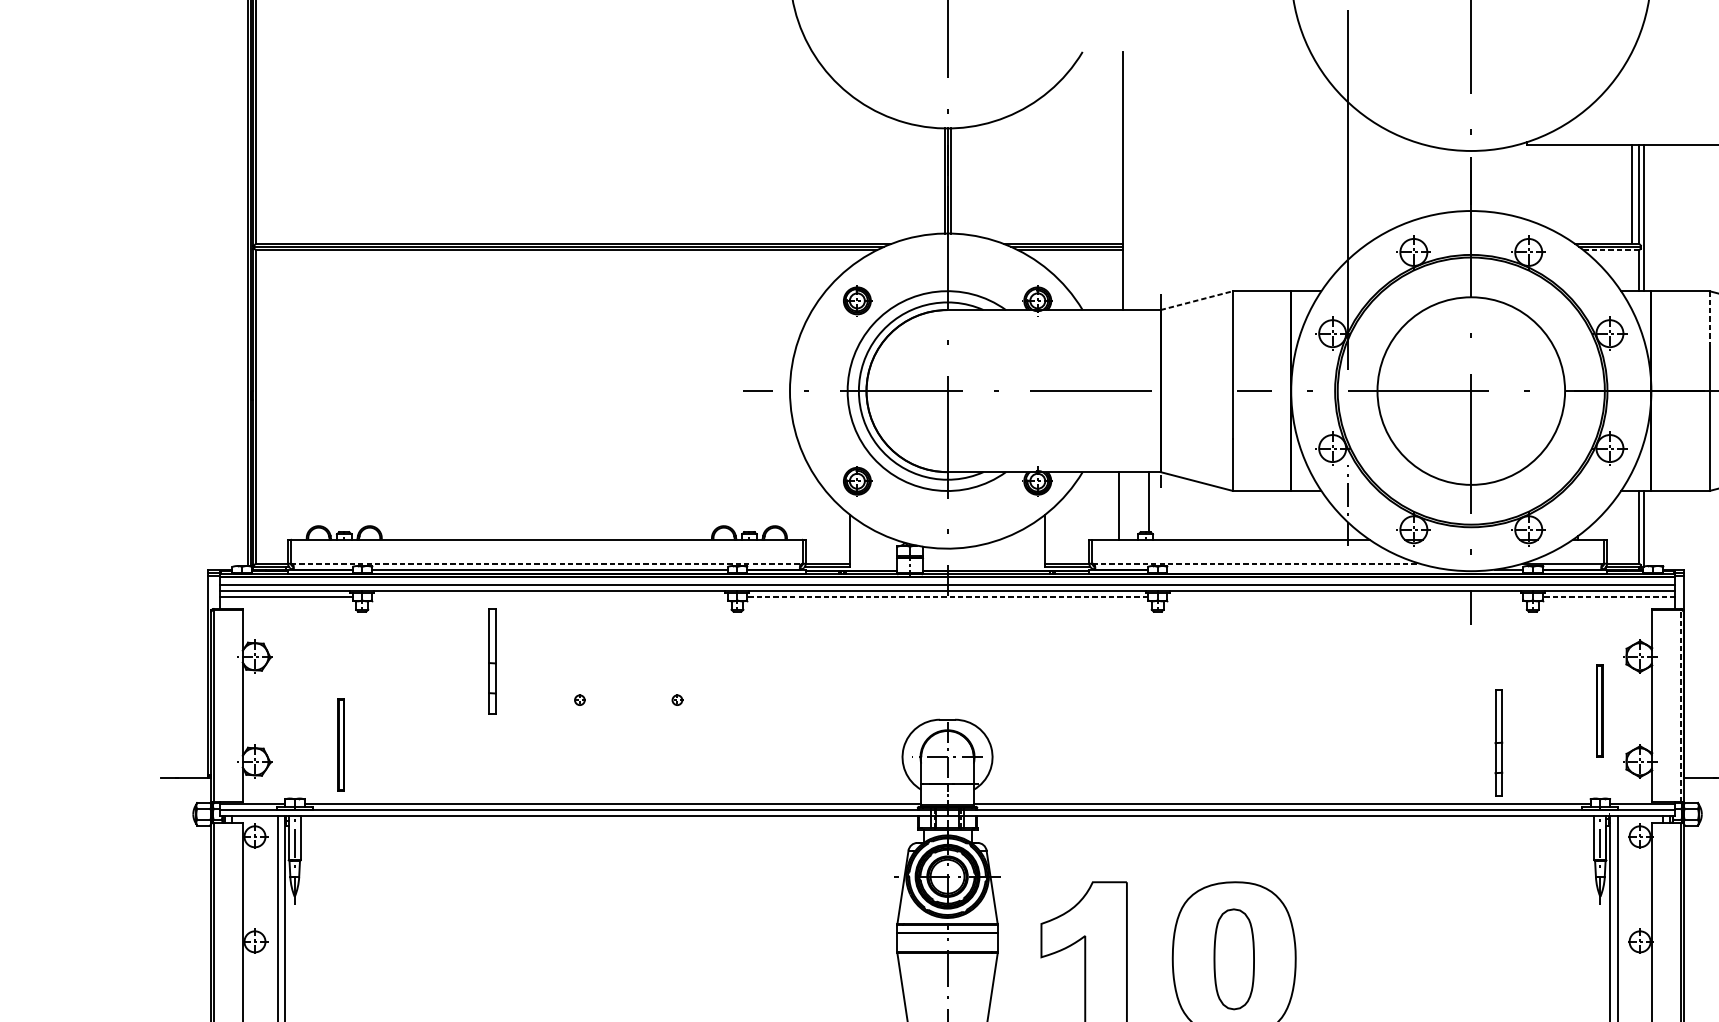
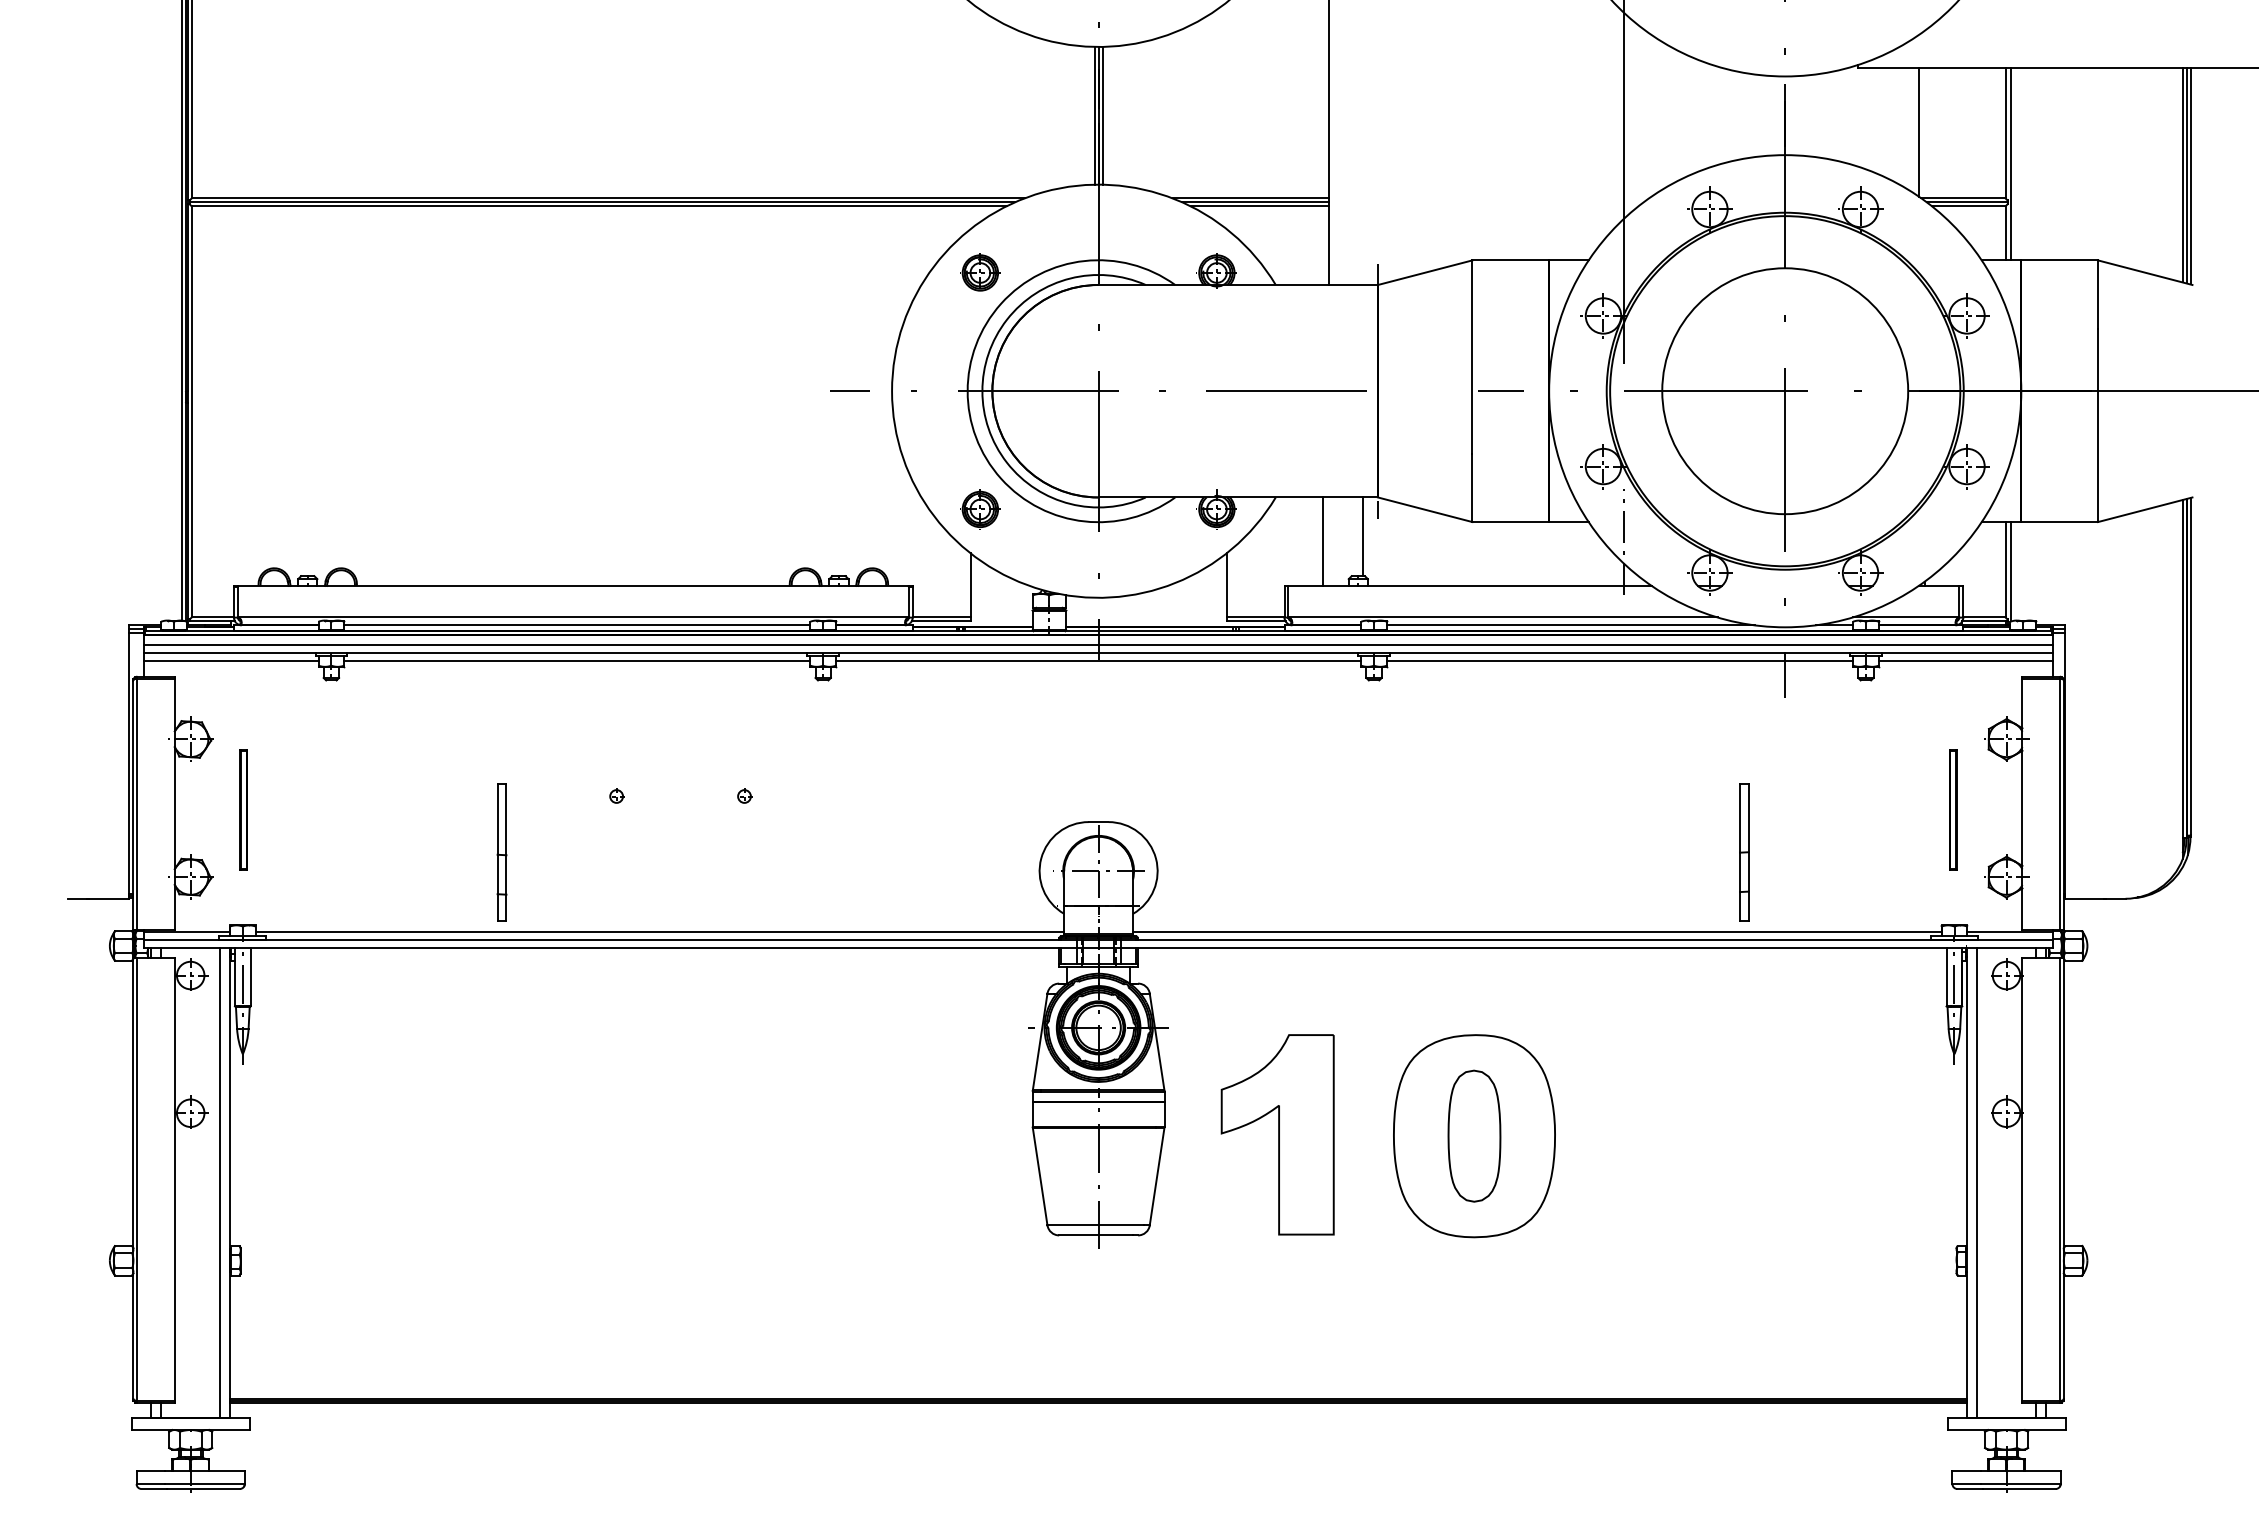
line: (1632, 193) -> (1919, 132), moved
line: (1611, 250) -> (1968, 206), dashed -> solid
line: (1196, 300) -> (1425, 272), dashed -> solid
line: (1710, 317) -> (2098, 294), dashed -> solid
line: (546, 563) -> (573, 617), dashed -> solid
line: (1256, 563) -> (1503, 617), dashed -> solid
line: (1307, 569) -> (1570, 625), added
line: (550, 596) -> (577, 660), added
line: (947, 596) -> (1098, 660), dashed -> solid
line: (1344, 596) -> (1619, 660), added
line: (1608, 596) -> (1965, 660), dashed -> solid
part: (492, 661) -> (501, 852), moved
line: (1680, 706) -> (2059, 804), dashed -> solid
part: (1498, 742) -> (1744, 852), moved
part: (341, 744) -> (243, 809), moved

